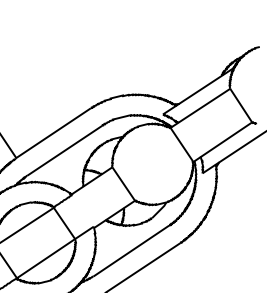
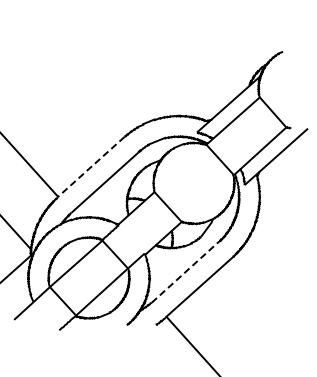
line: (52, 133) -> (90, 167), solid -> dashed
line: (131, 251) -> (185, 272), solid -> dashed

